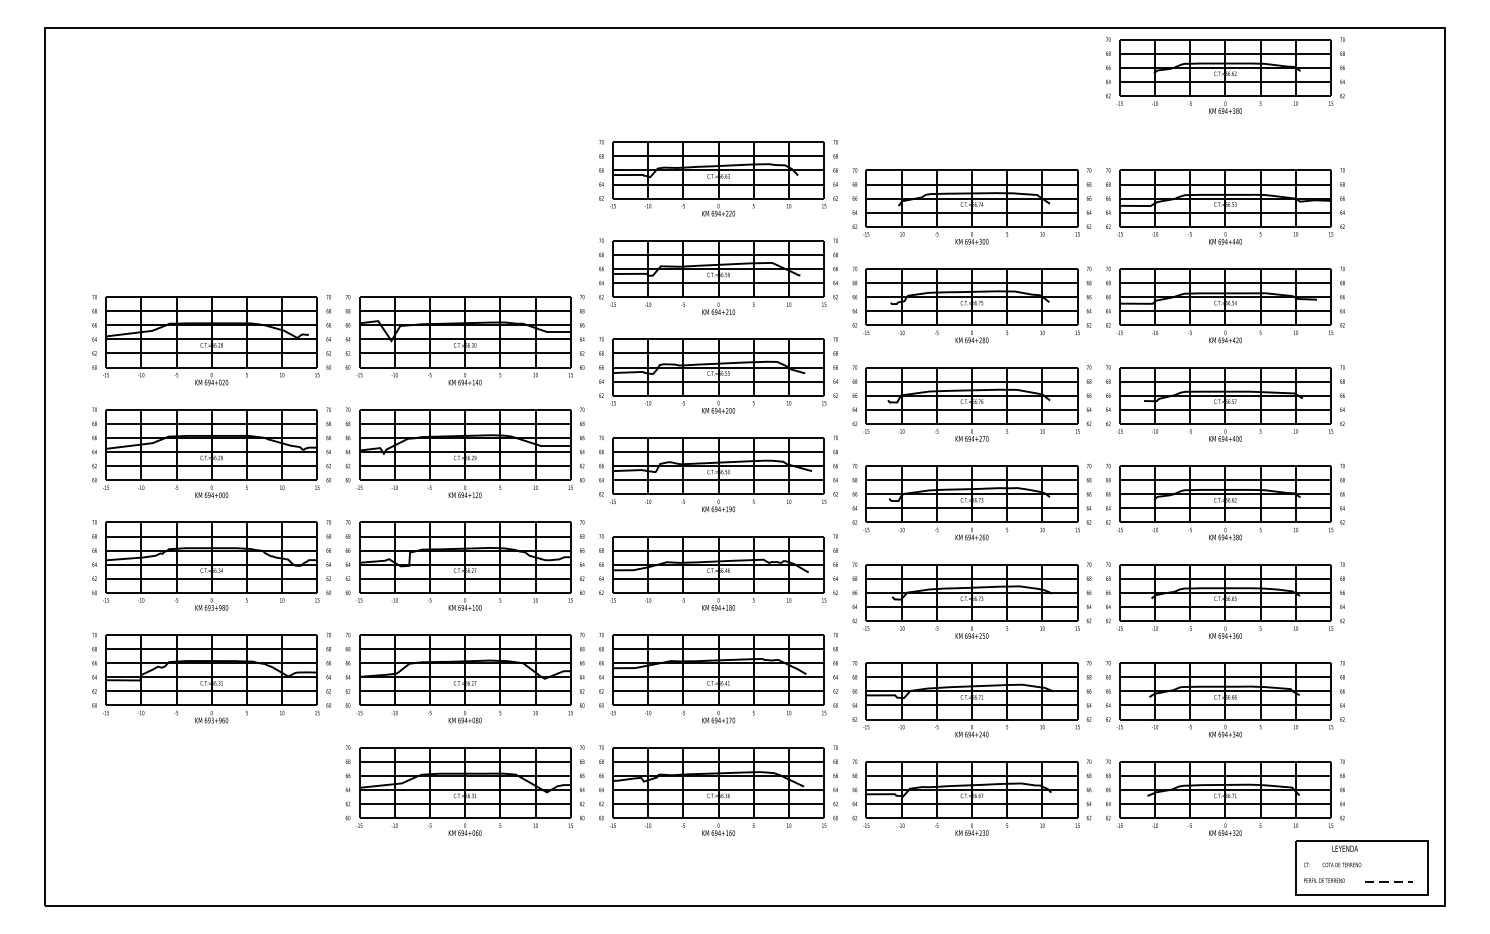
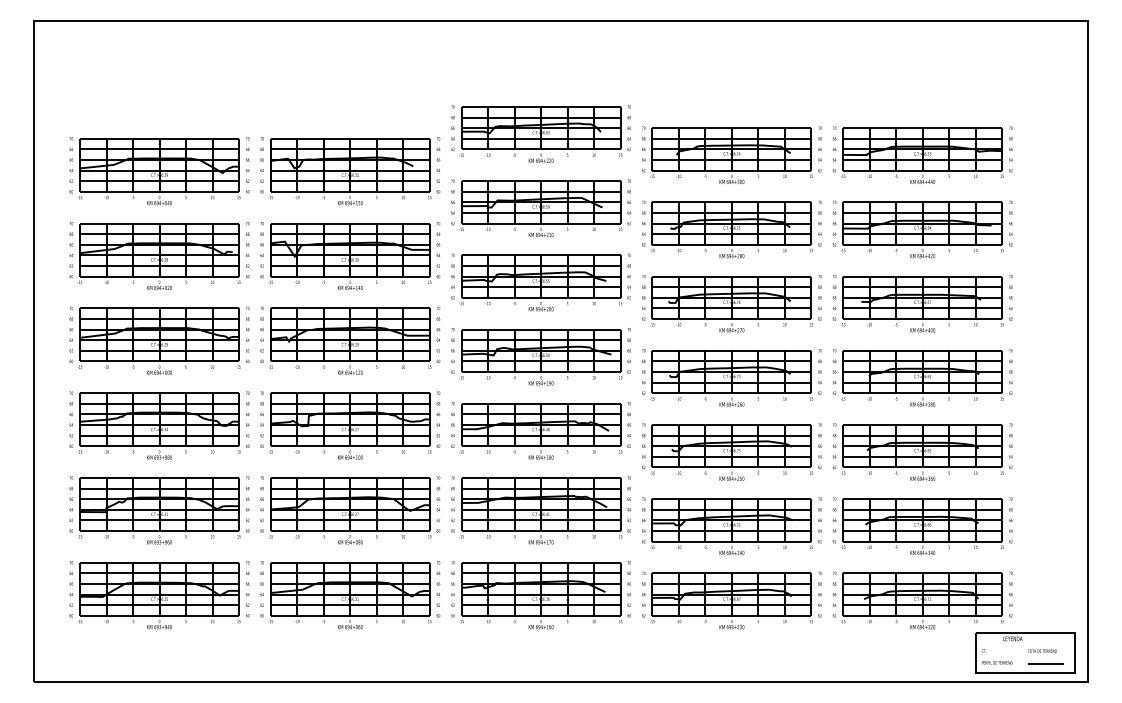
part: (1225, 75) -> (922, 56), removed
part: (211, 227) -> (159, 171), added
part: (465, 227) -> (350, 171), added
part: (211, 791) -> (159, 595), added
text: (1342, 864) -> (1042, 650), moved
line: (1389, 881) -> (1046, 663), dashed -> solid

